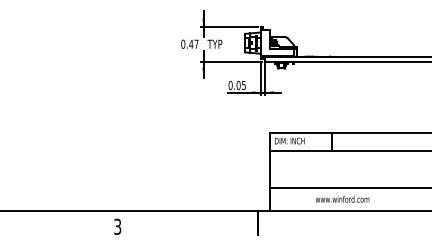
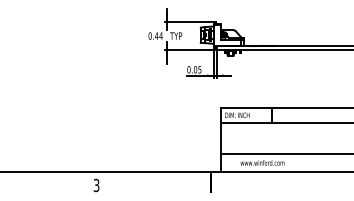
text: (196, 43) -> (161, 35), 0.47 -> 0.44
text: (342, 199) -> (262, 163), moved

